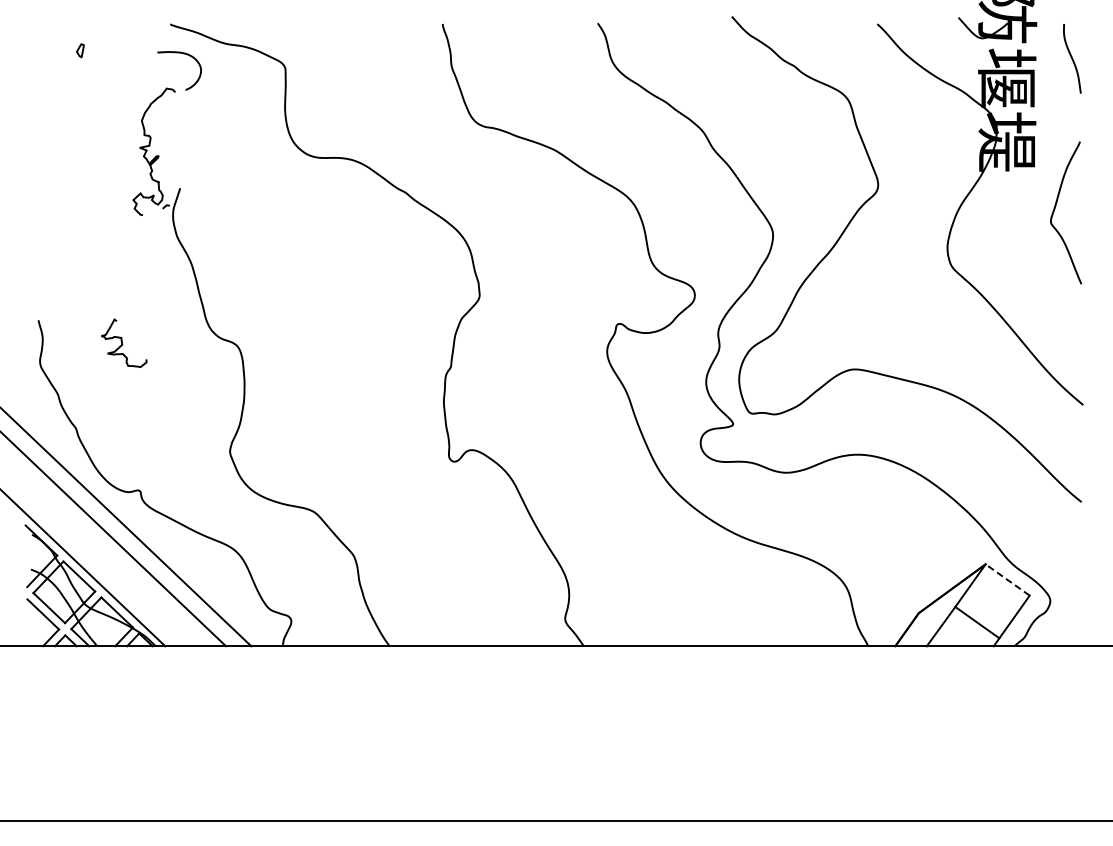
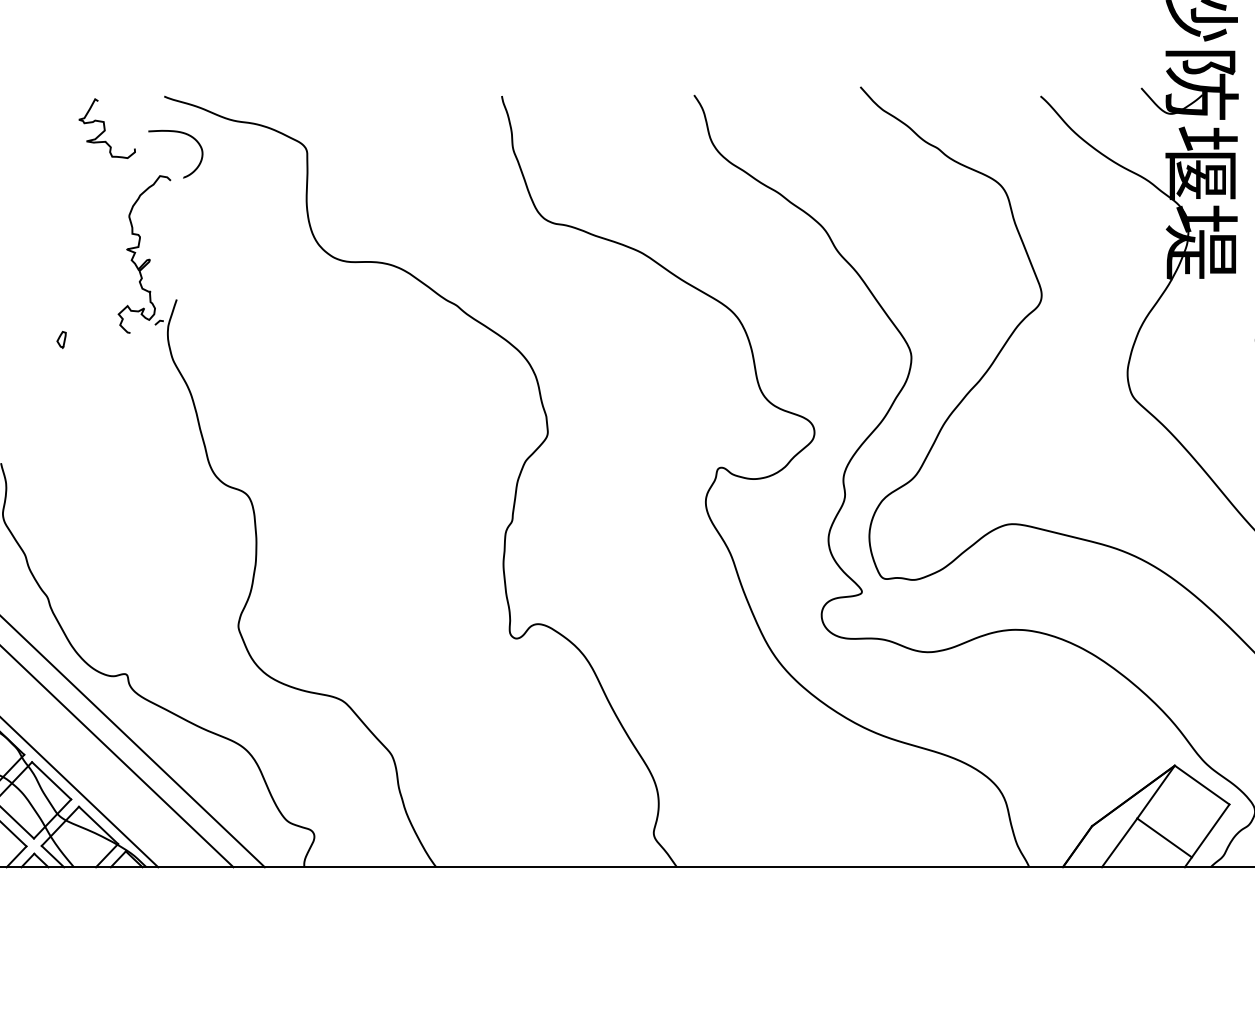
part: (80, 50) -> (61, 339), moved
curve: (122, 342) -> (105, 127), moved
line: (1007, 579) -> (1201, 784), dashed -> solid

